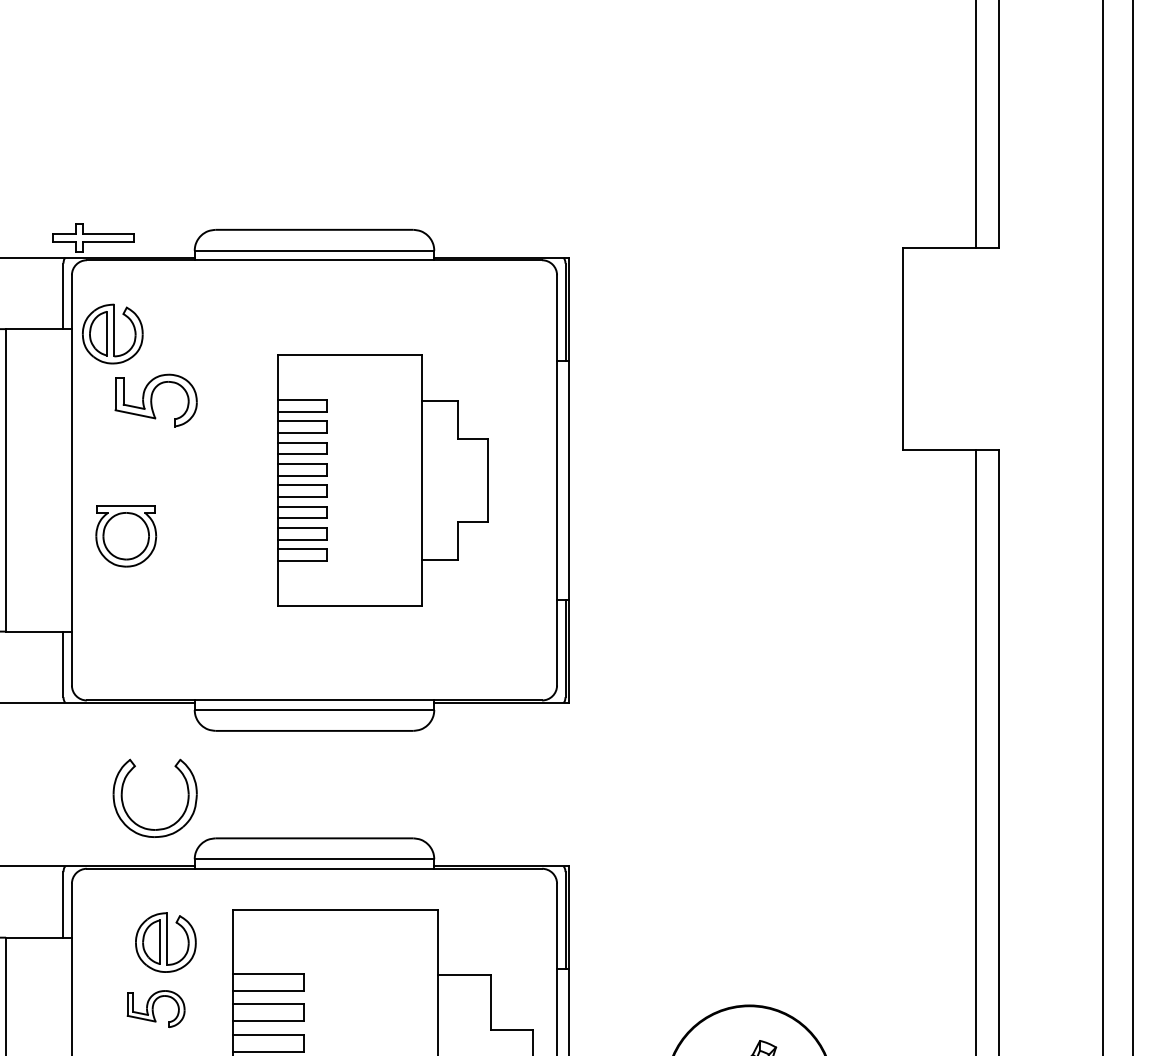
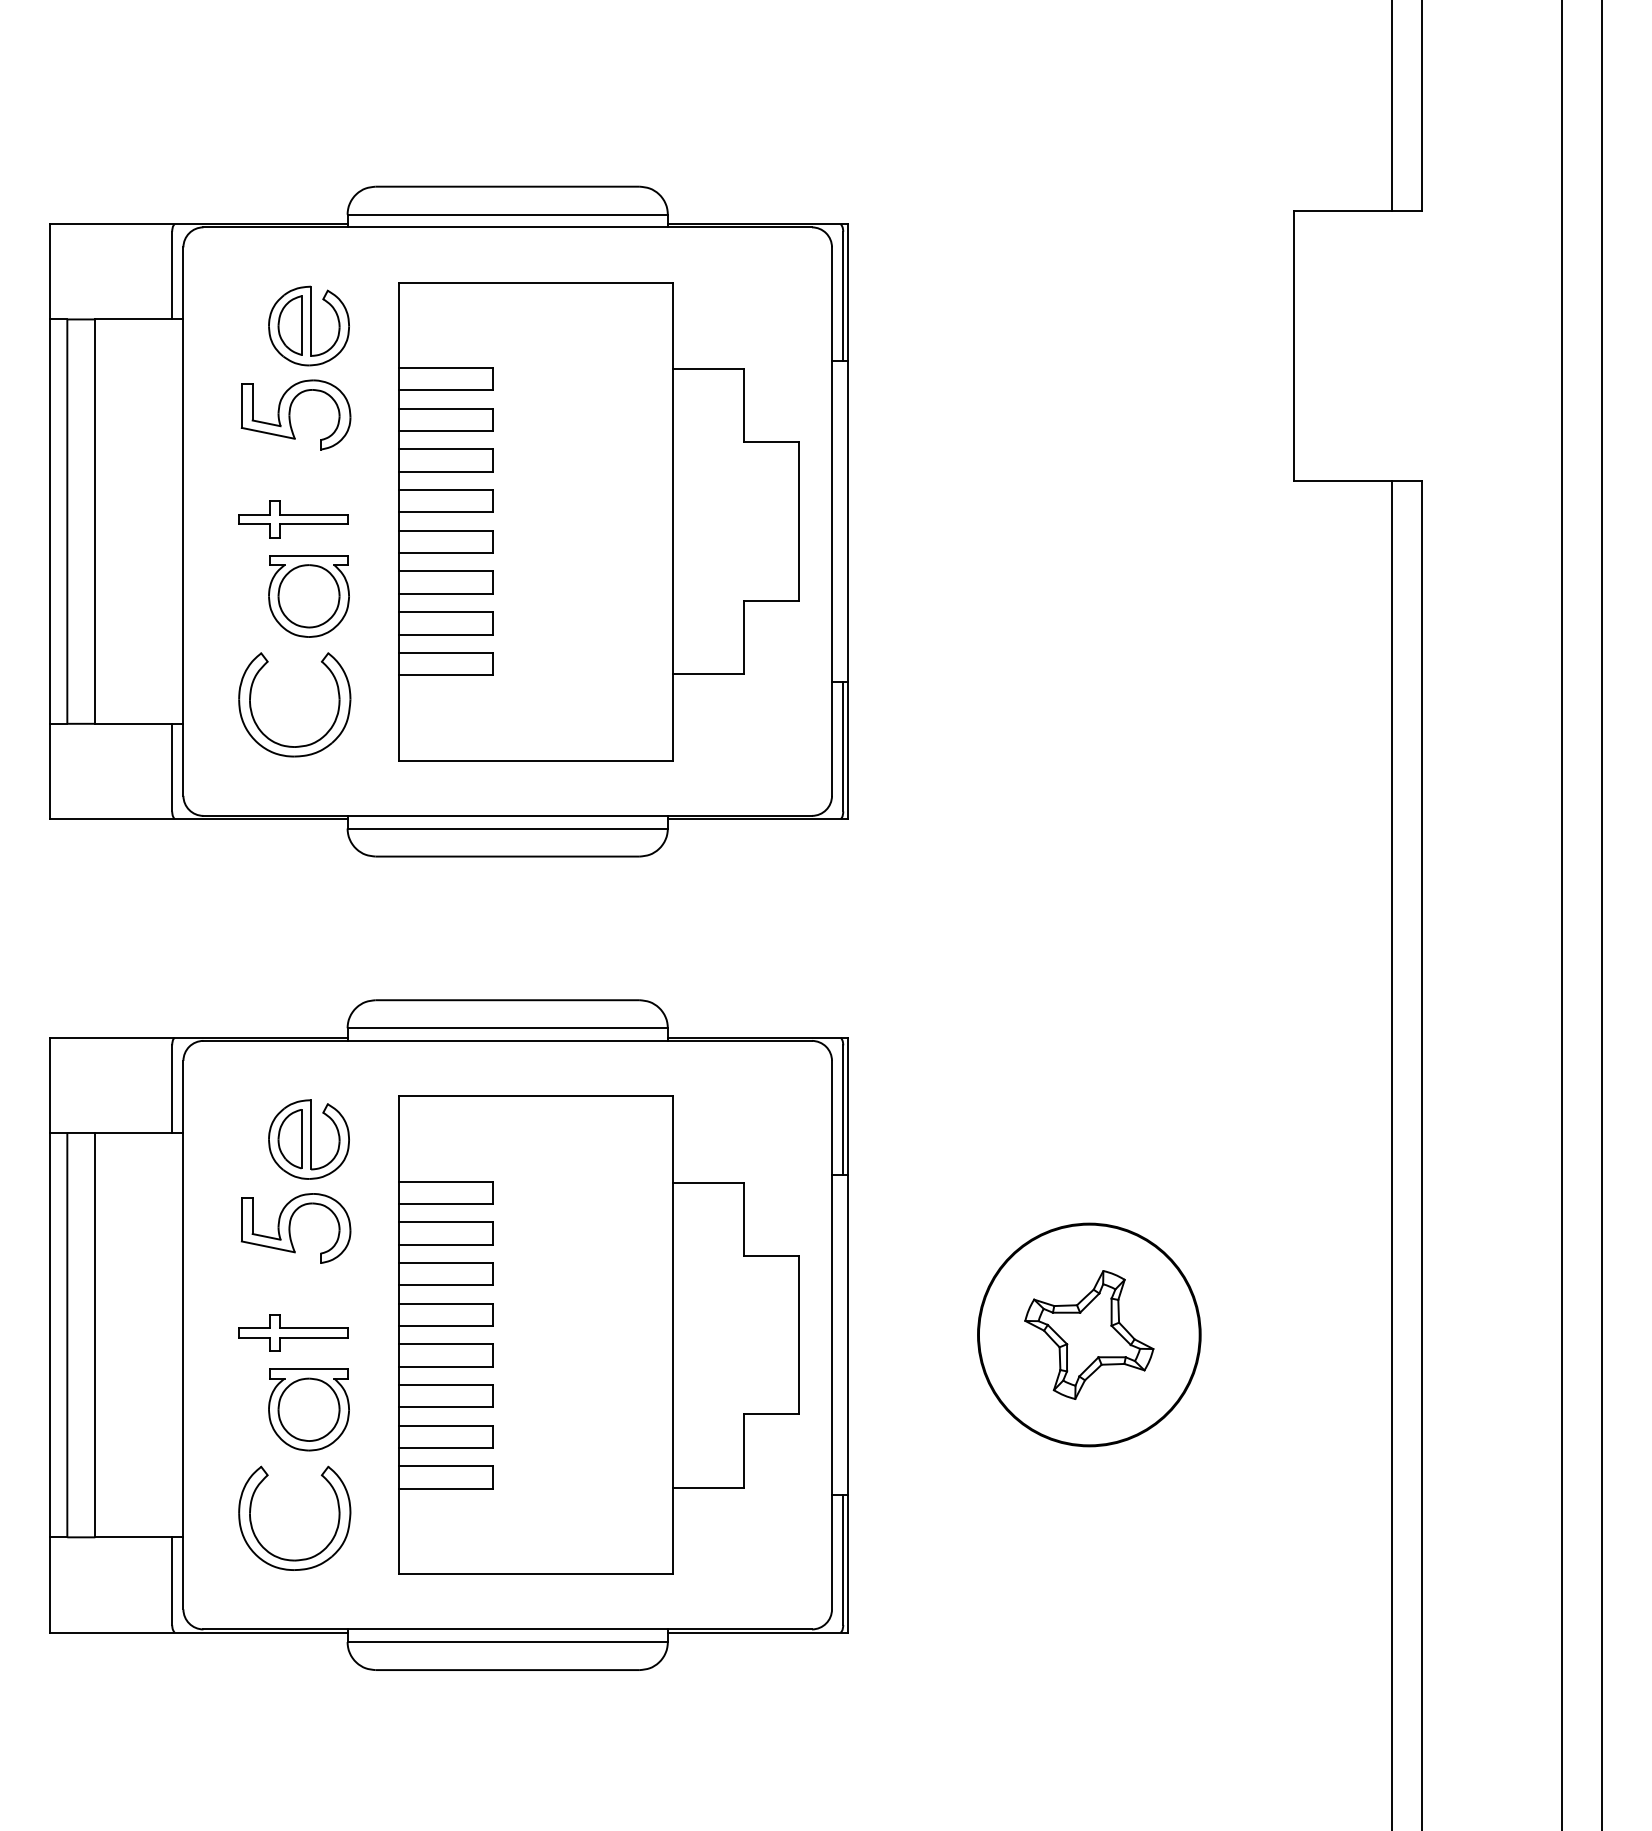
part: (93, 237) -> (293, 519), moved
part: (112, 333) -> (308, 325), moved
part: (382, 480) -> (598, 521), size x1.43
part: (125, 536) -> (308, 596), moved
part: (152, 828) -> (290, 745), moved
part: (155, 1009) -> (295, 1228), size x1.43

